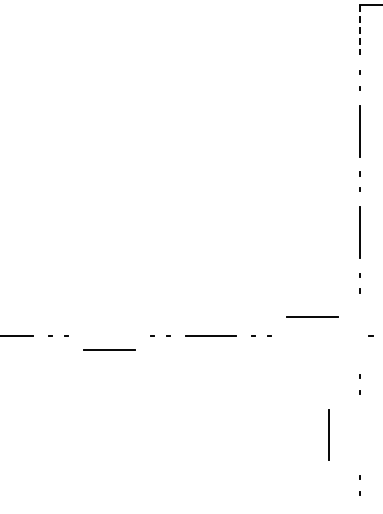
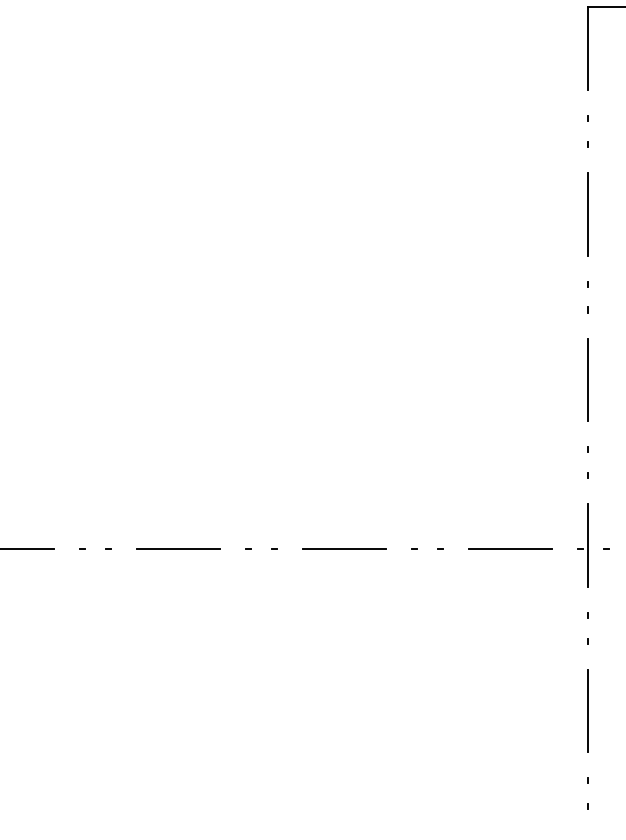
line: (359, 30) -> (587, 49), dashed -> solid
line: (312, 316) -> (510, 548), moved
part: (356, 333) -> (582, 545), added
line: (109, 349) -> (178, 548), moved
line: (328, 434) -> (587, 710), moved

